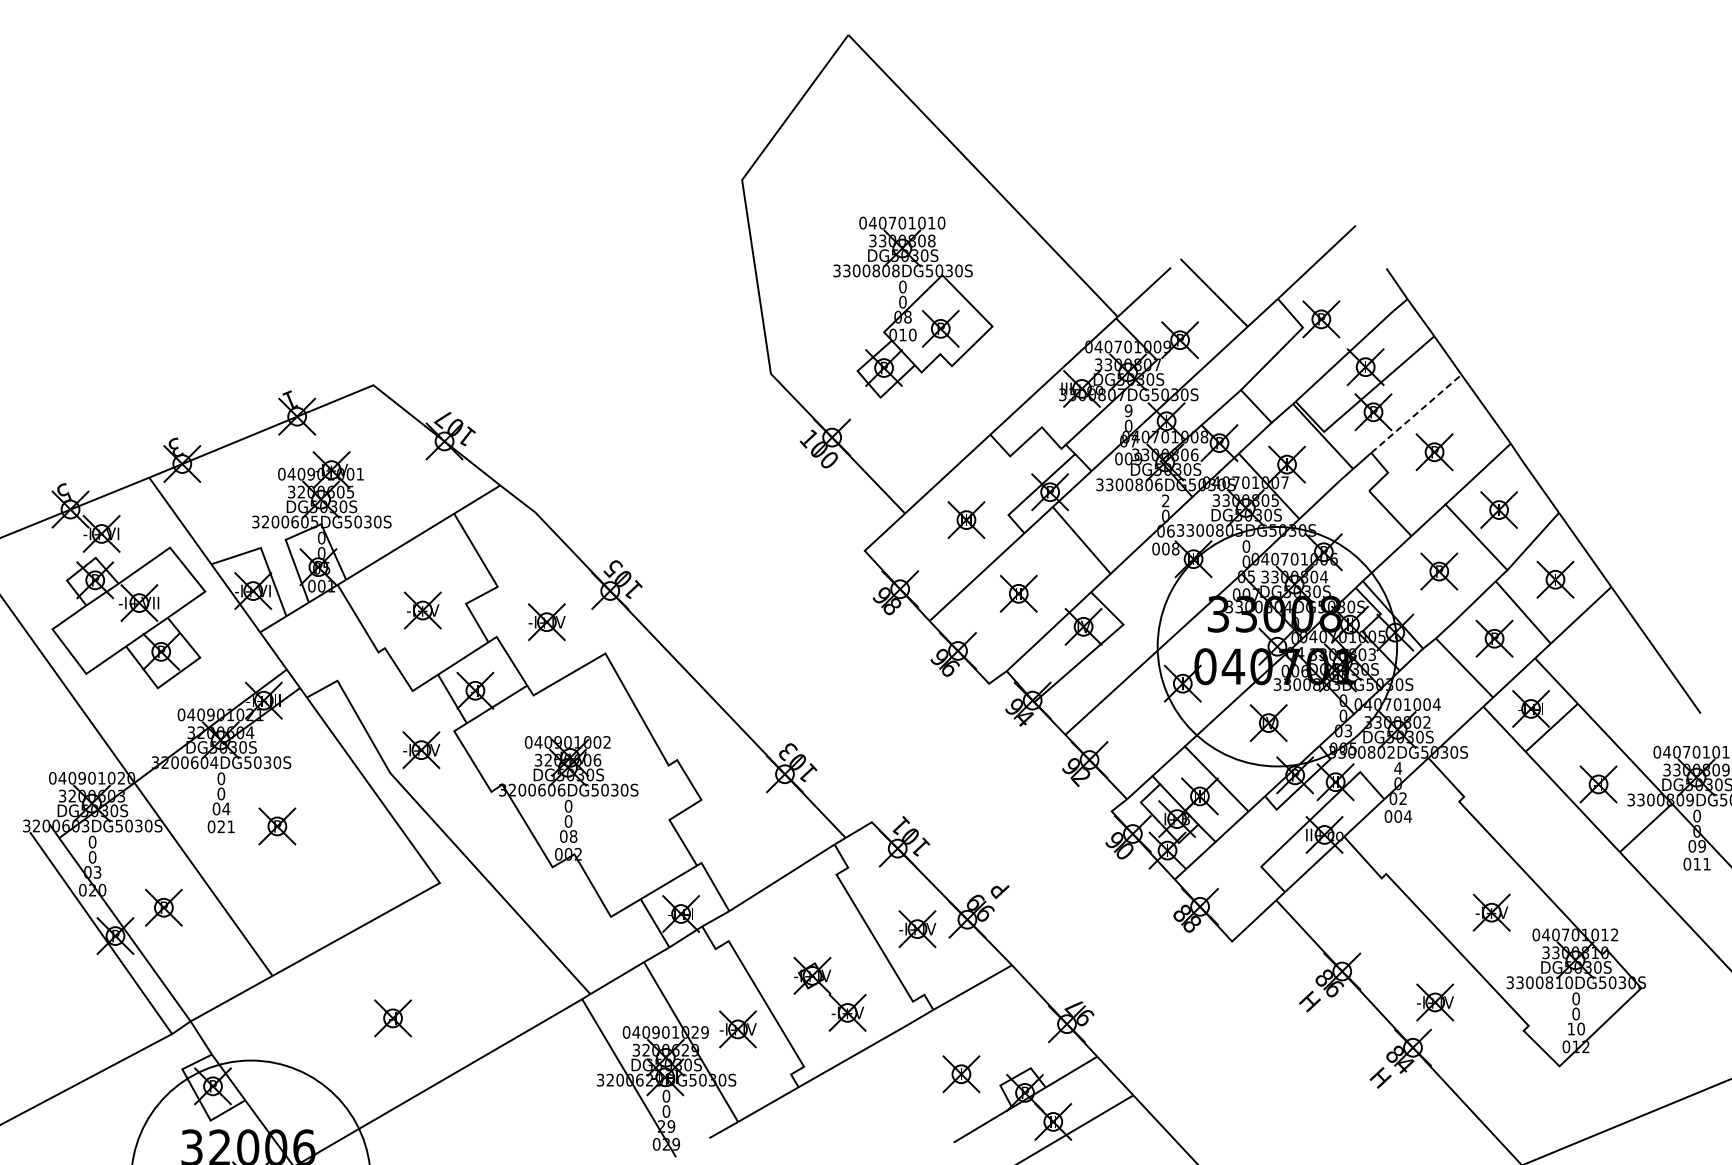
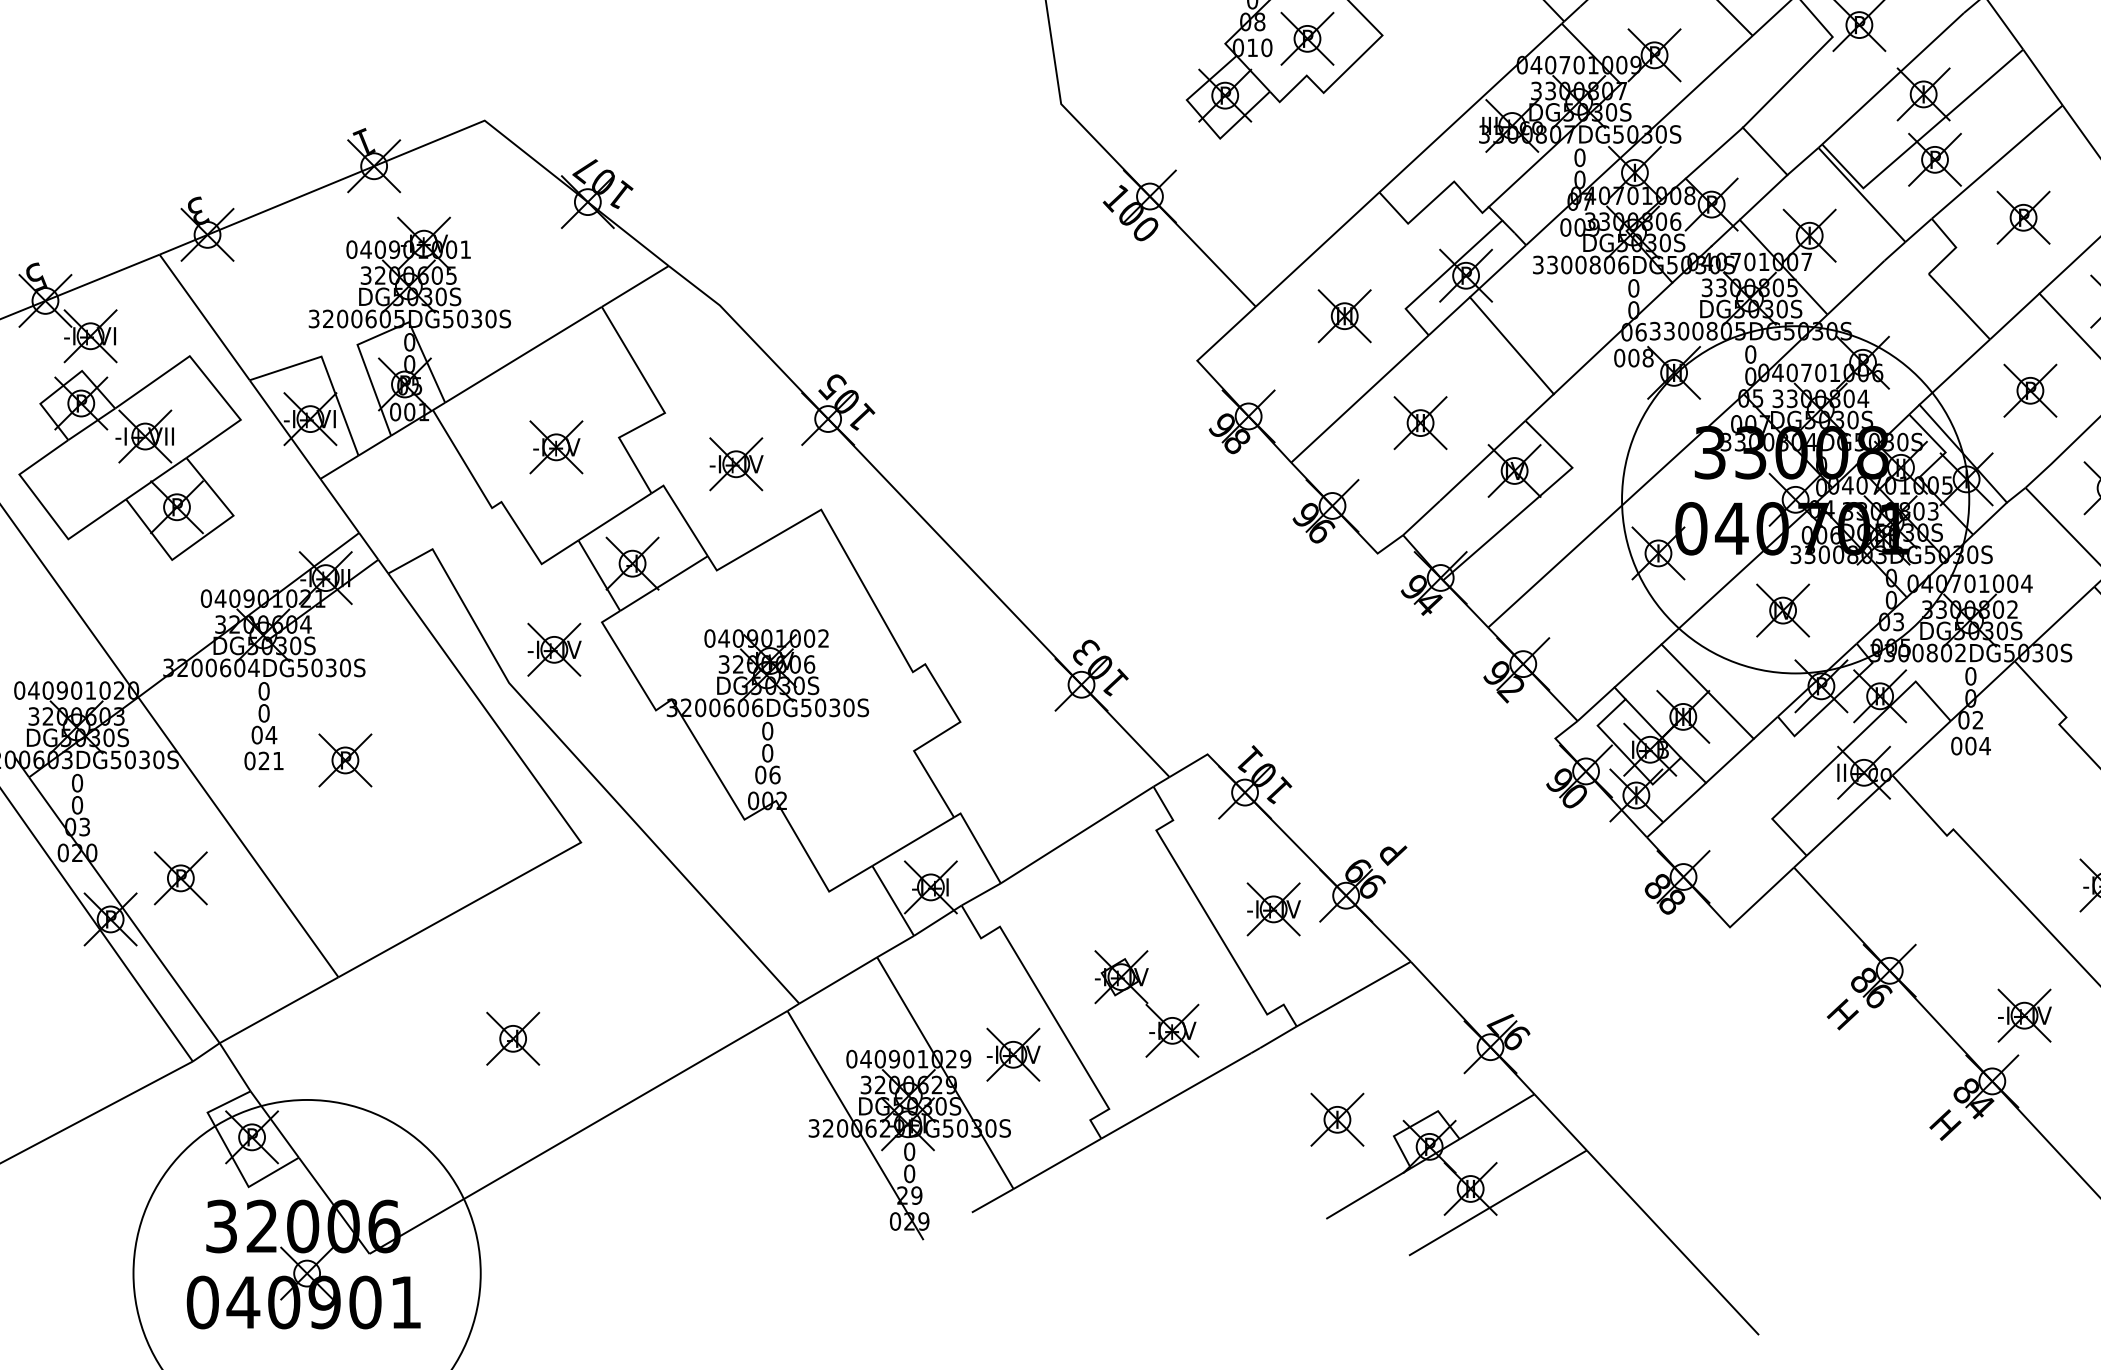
text: (1128, 410) -> (1579, 157), 9 -> 0
line: (1416, 413) -> (1997, 161), dashed -> solid
text: (1165, 500) -> (1633, 287), 2 -> 0
text: (1398, 768) -> (1971, 676), 4 -> 0
text: (573, 836) -> (774, 775), 08 -> 06

